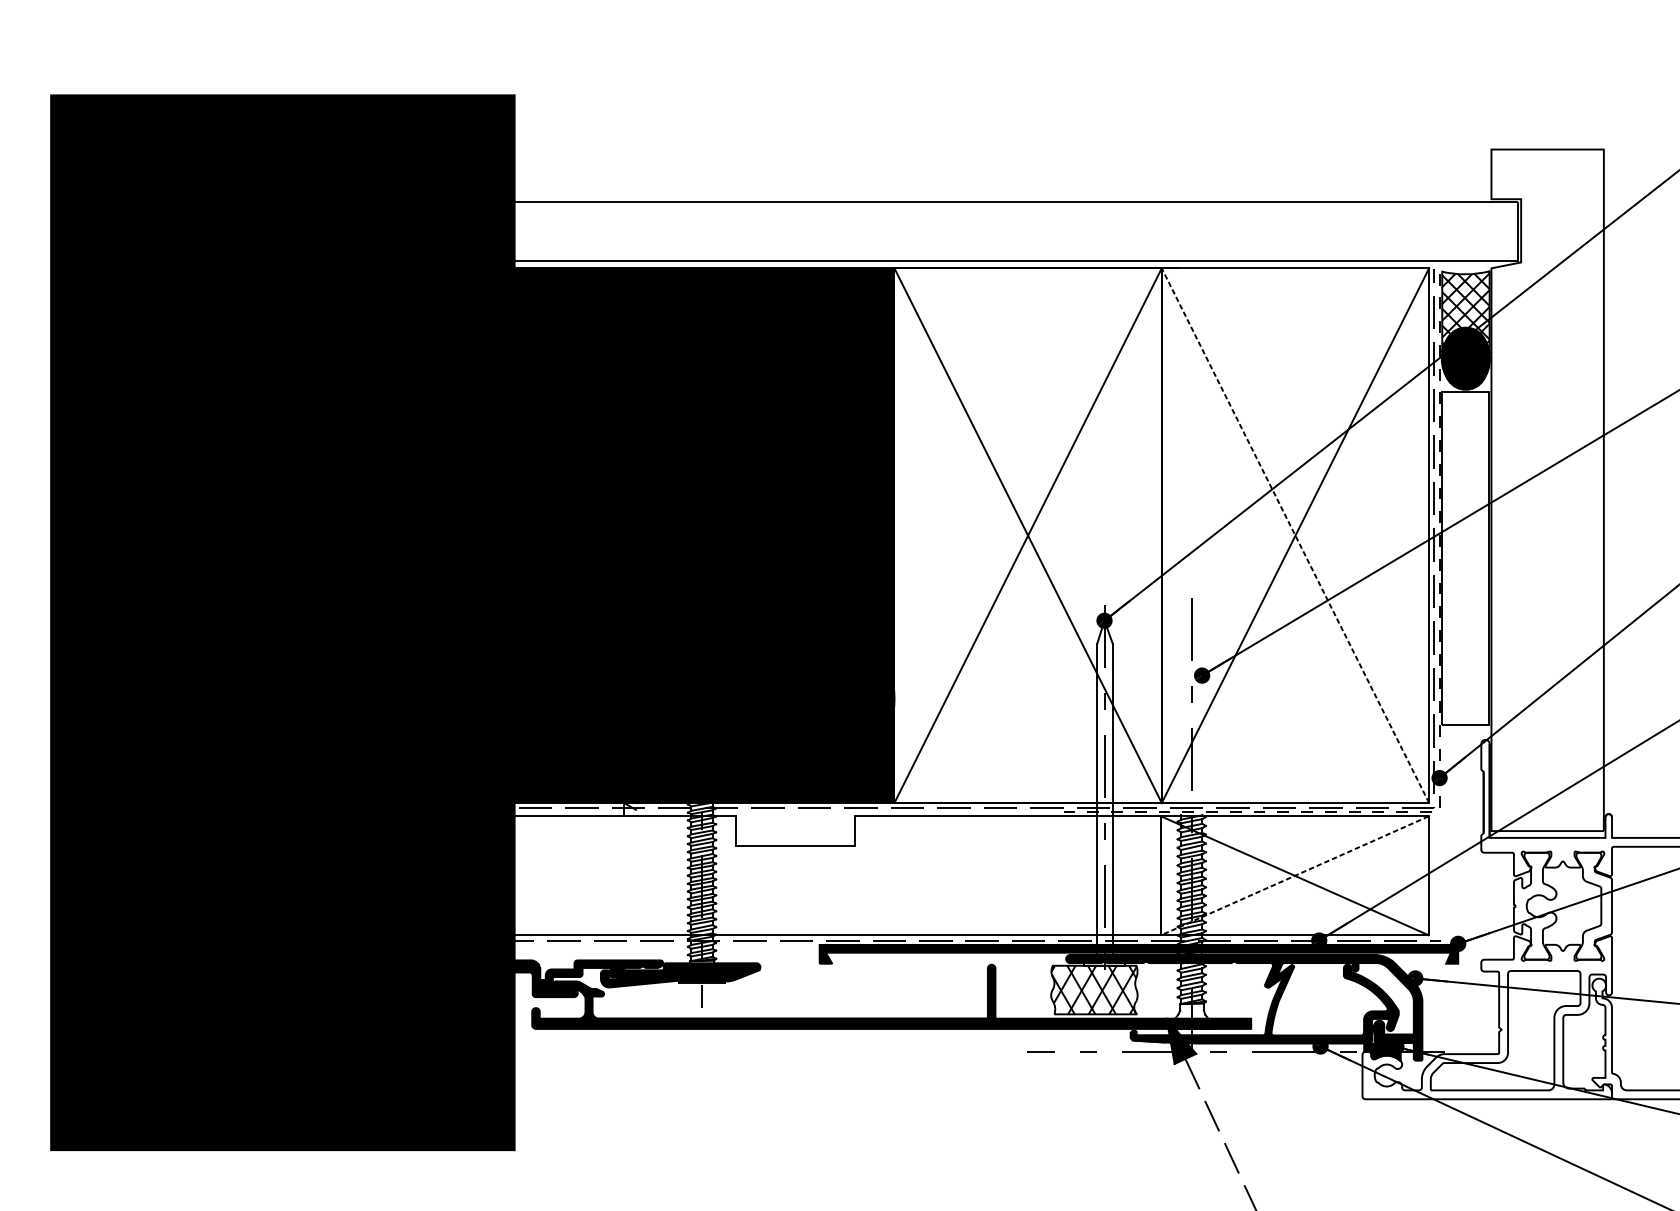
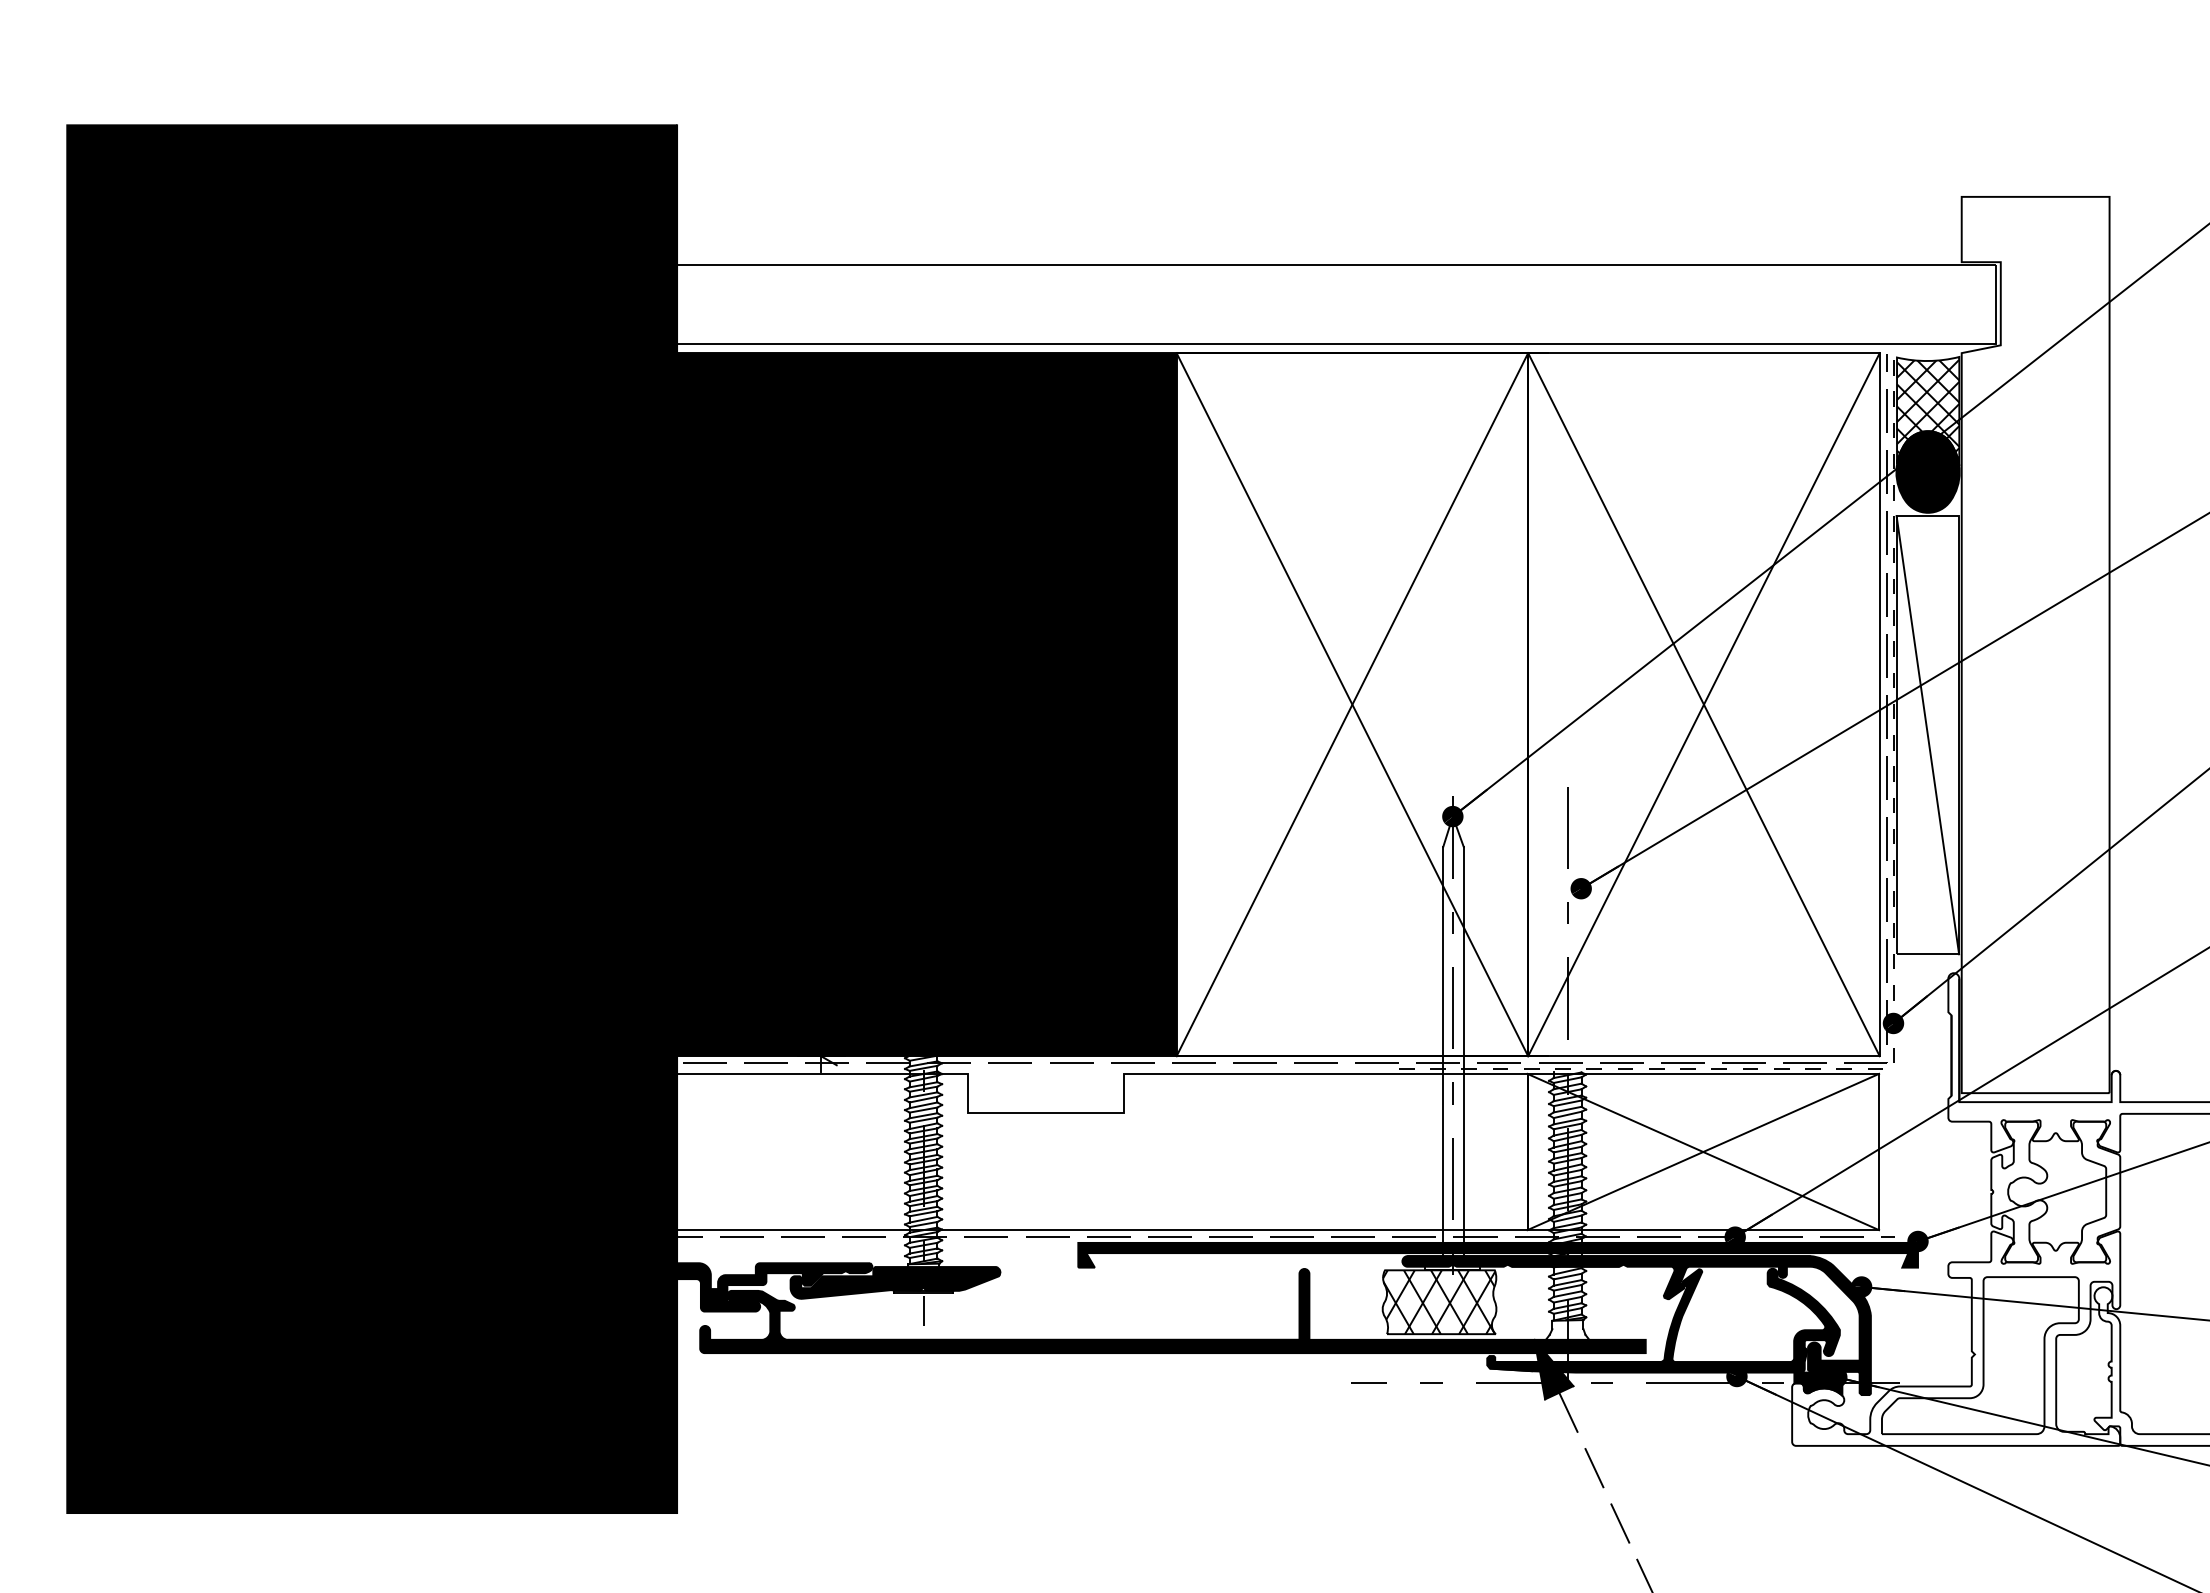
line: (1295, 535) -> (1703, 704), dashed -> solid
line: (1465, 559) -> (1927, 735), added
line: (1294, 876) -> (1702, 1152), dashed -> solid

